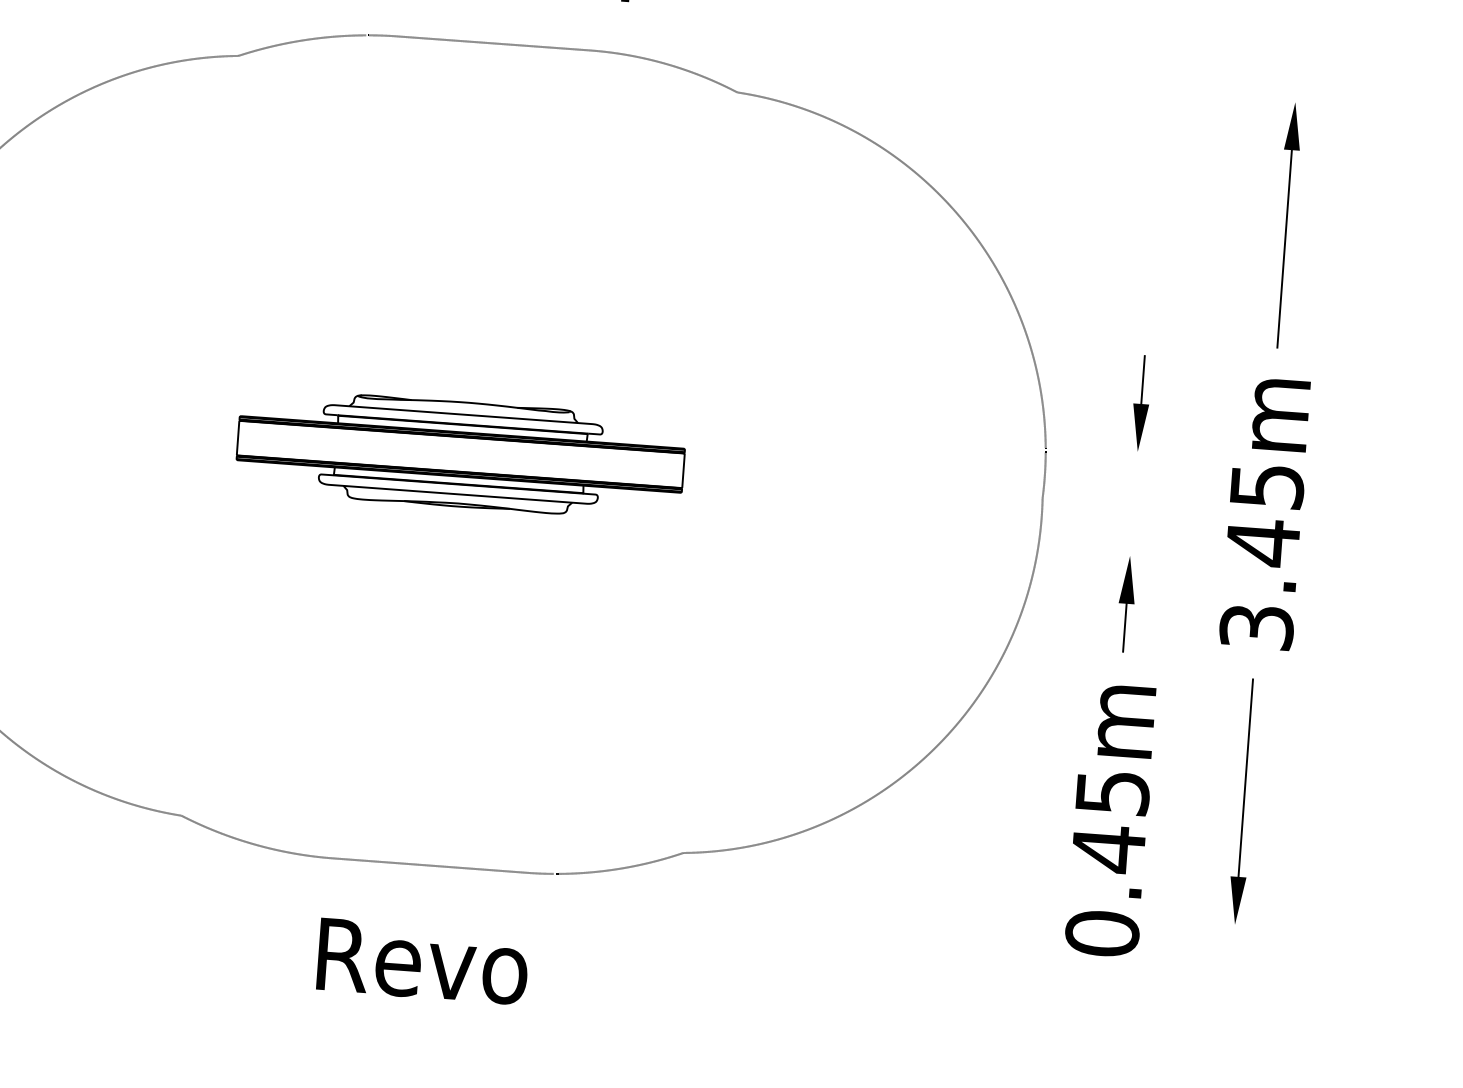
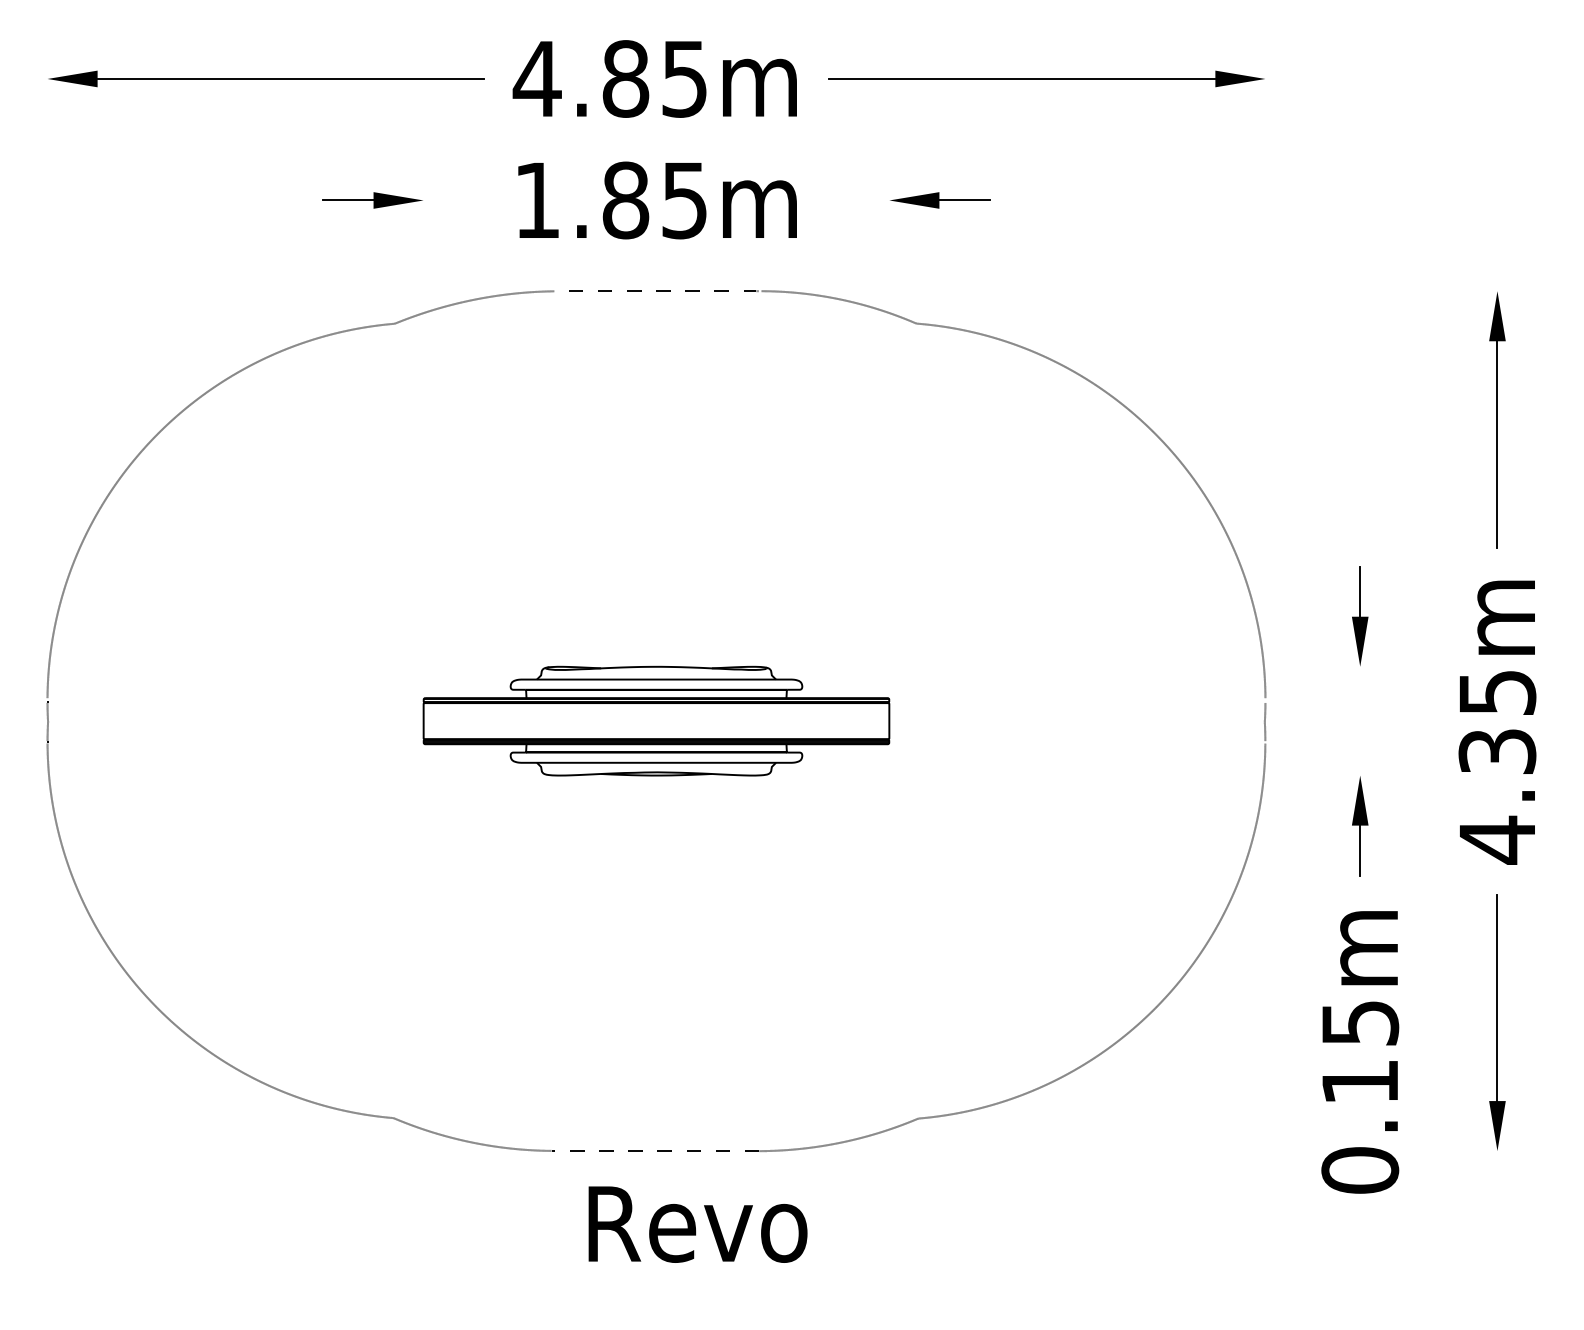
text: (1260, 584) -> (1497, 795), 3.45m -> 4.35m
text: (1107, 848) -> (1359, 1081), 0.45m -> 0.15m
text: (422, 961) -> (697, 1224), moved

